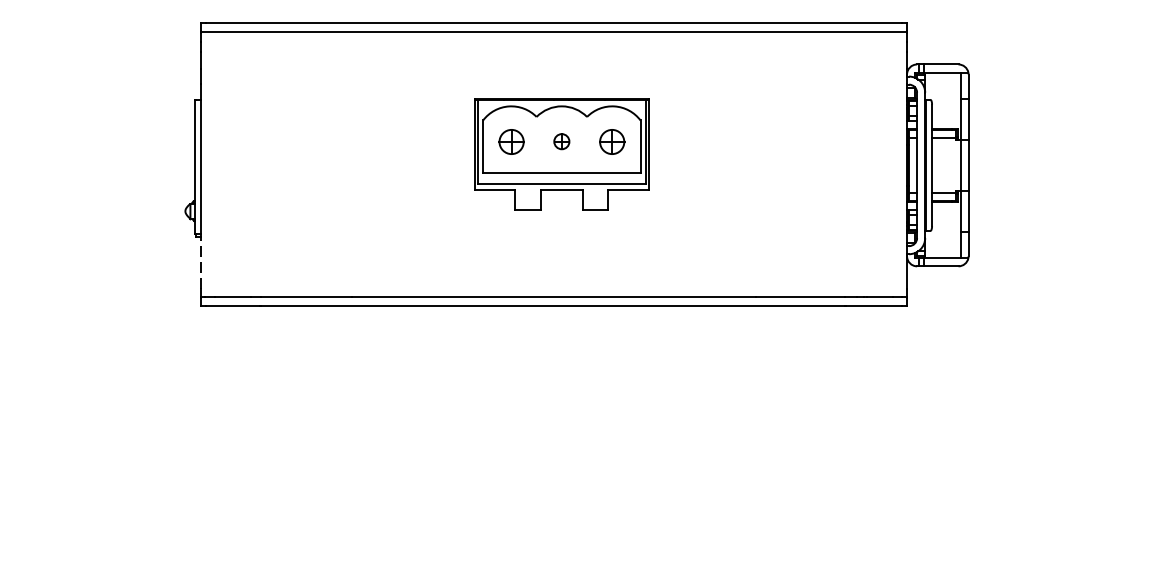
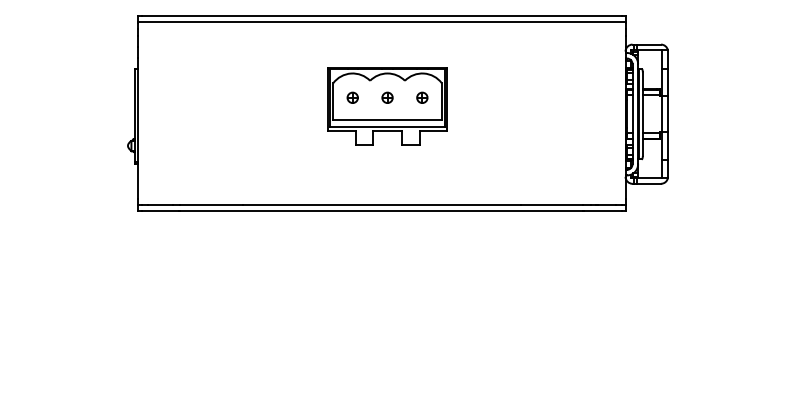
part: (511, 141) -> (352, 97), size x0.62
part: (612, 141) -> (422, 97), size x0.62
line: (200, 262) -> (138, 181), dashed -> solid

